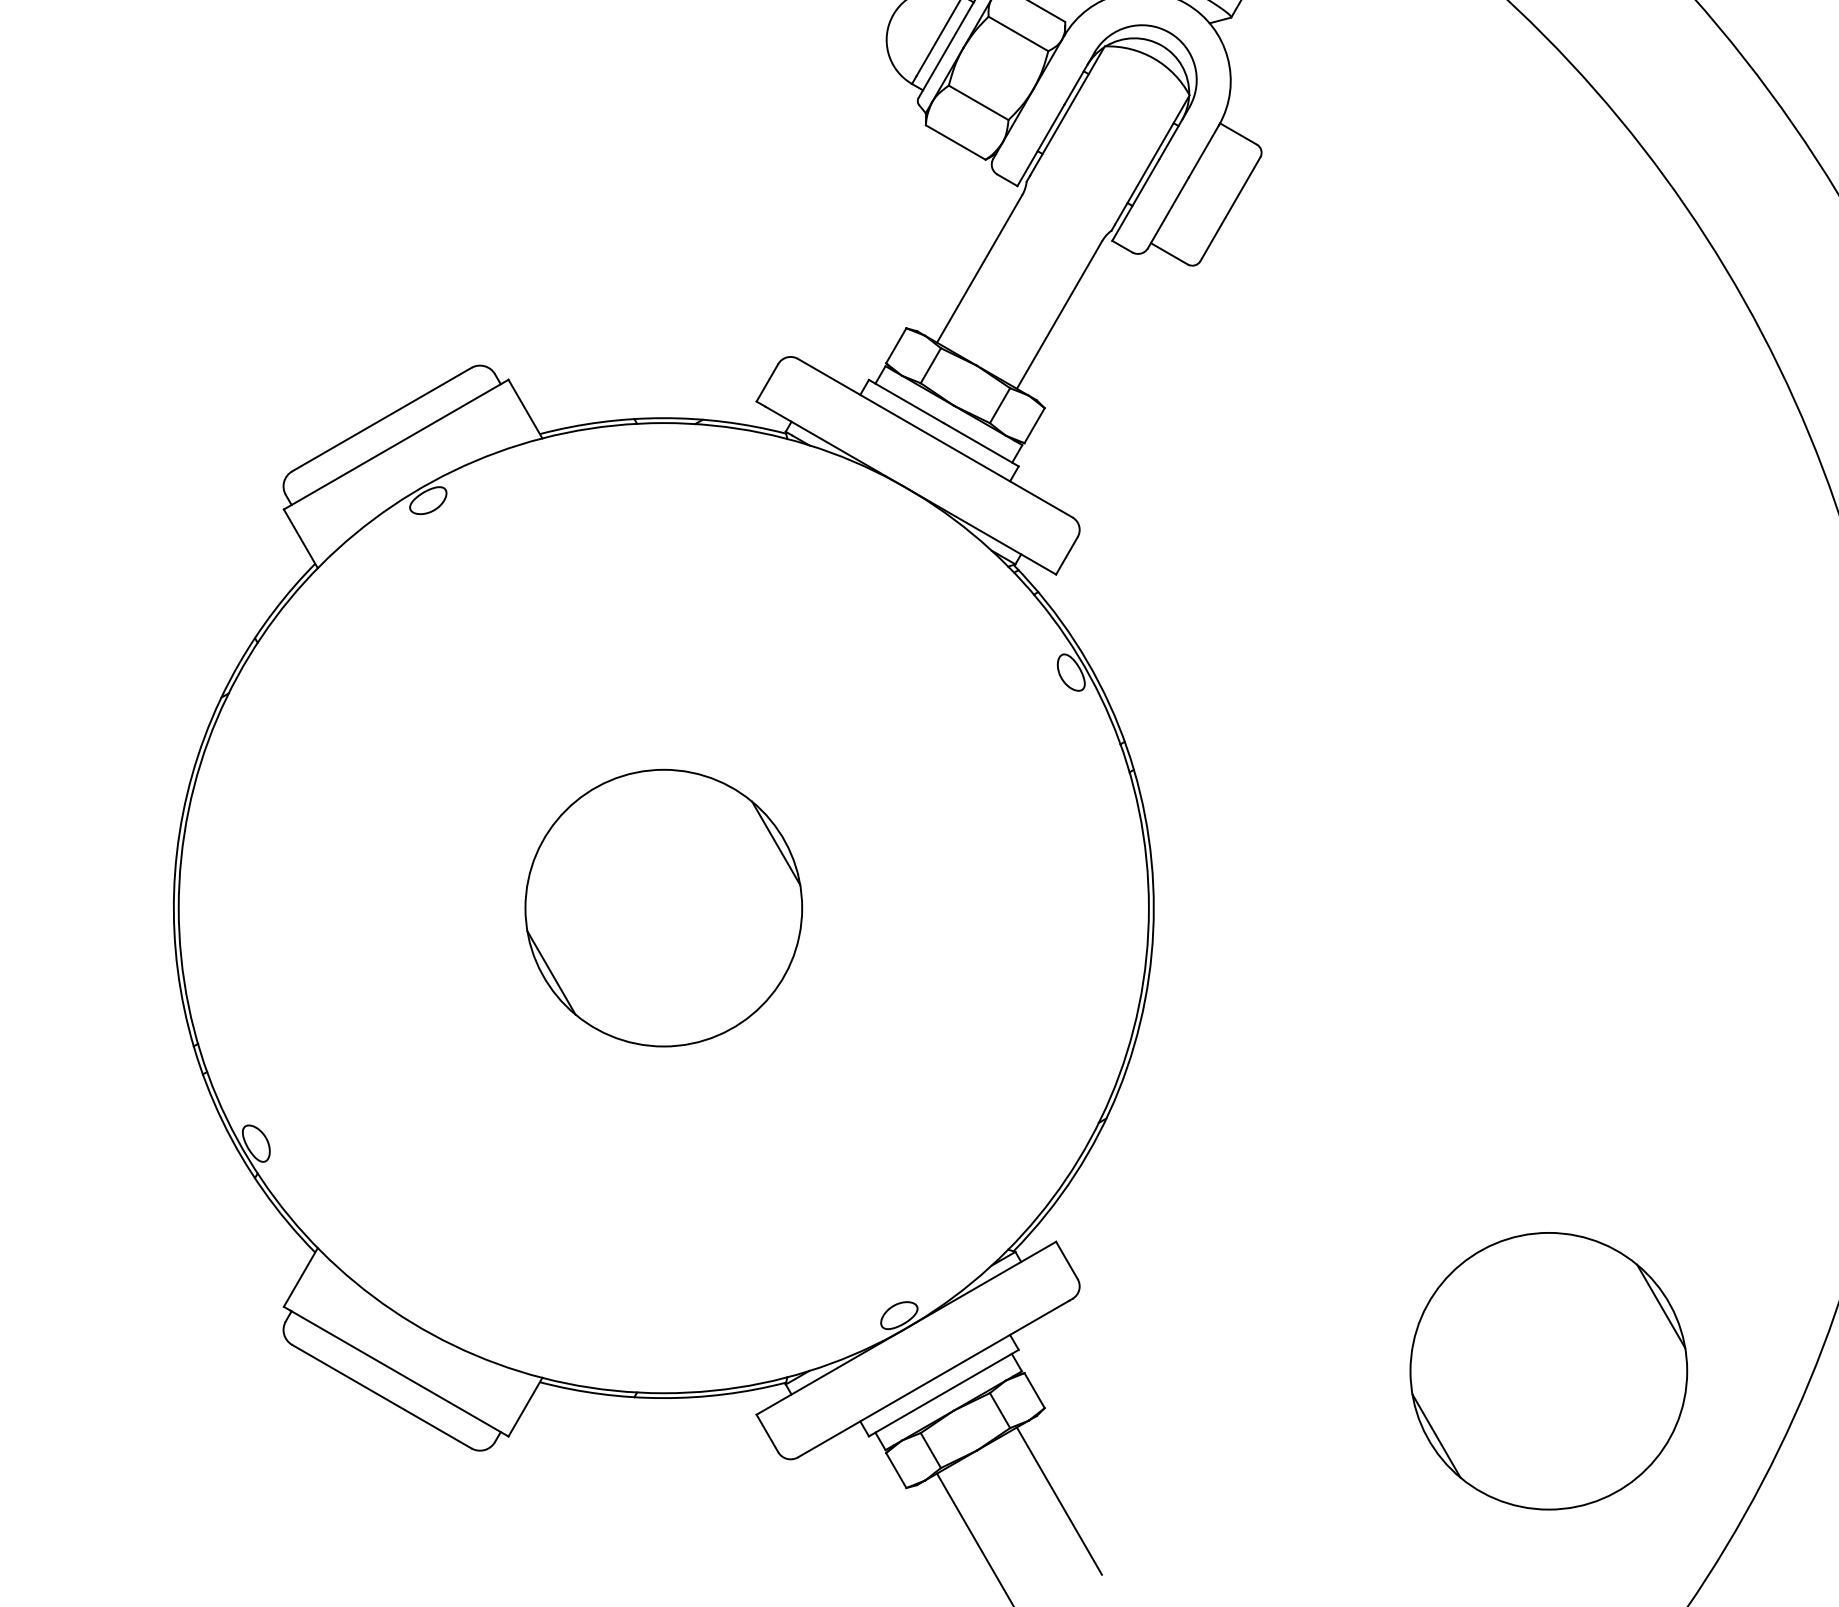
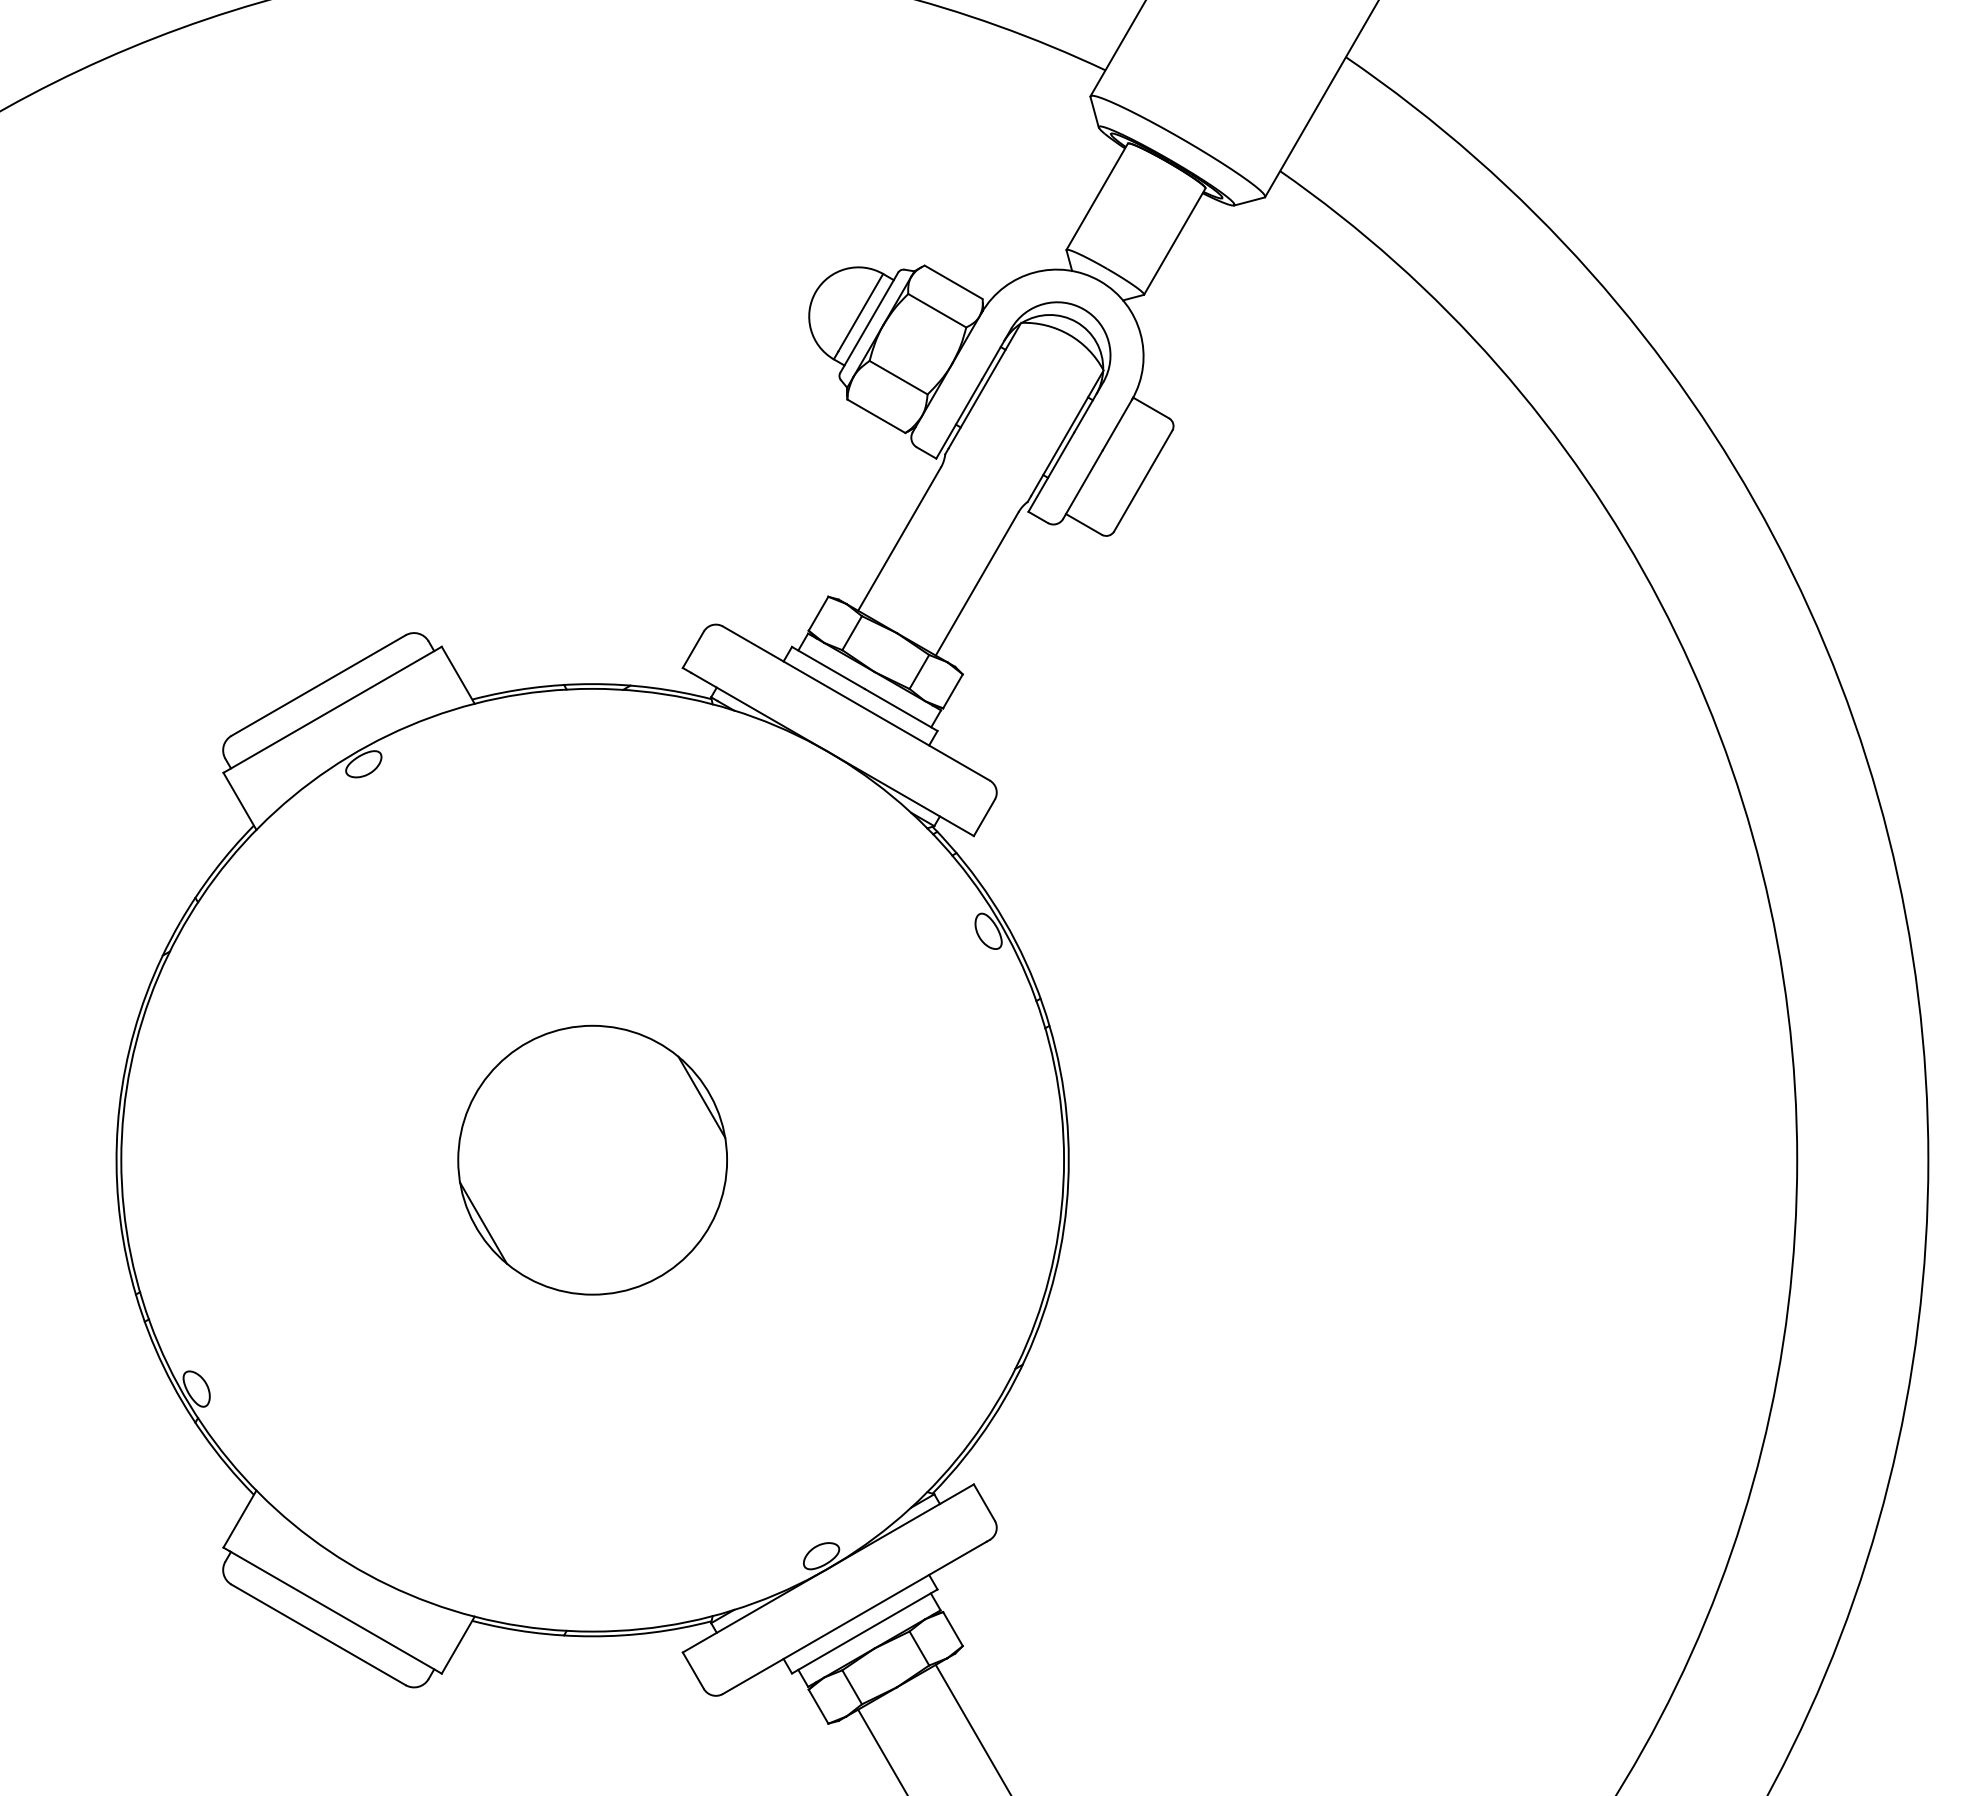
part: (1548, 1370) -> (1452, 1609), removed

